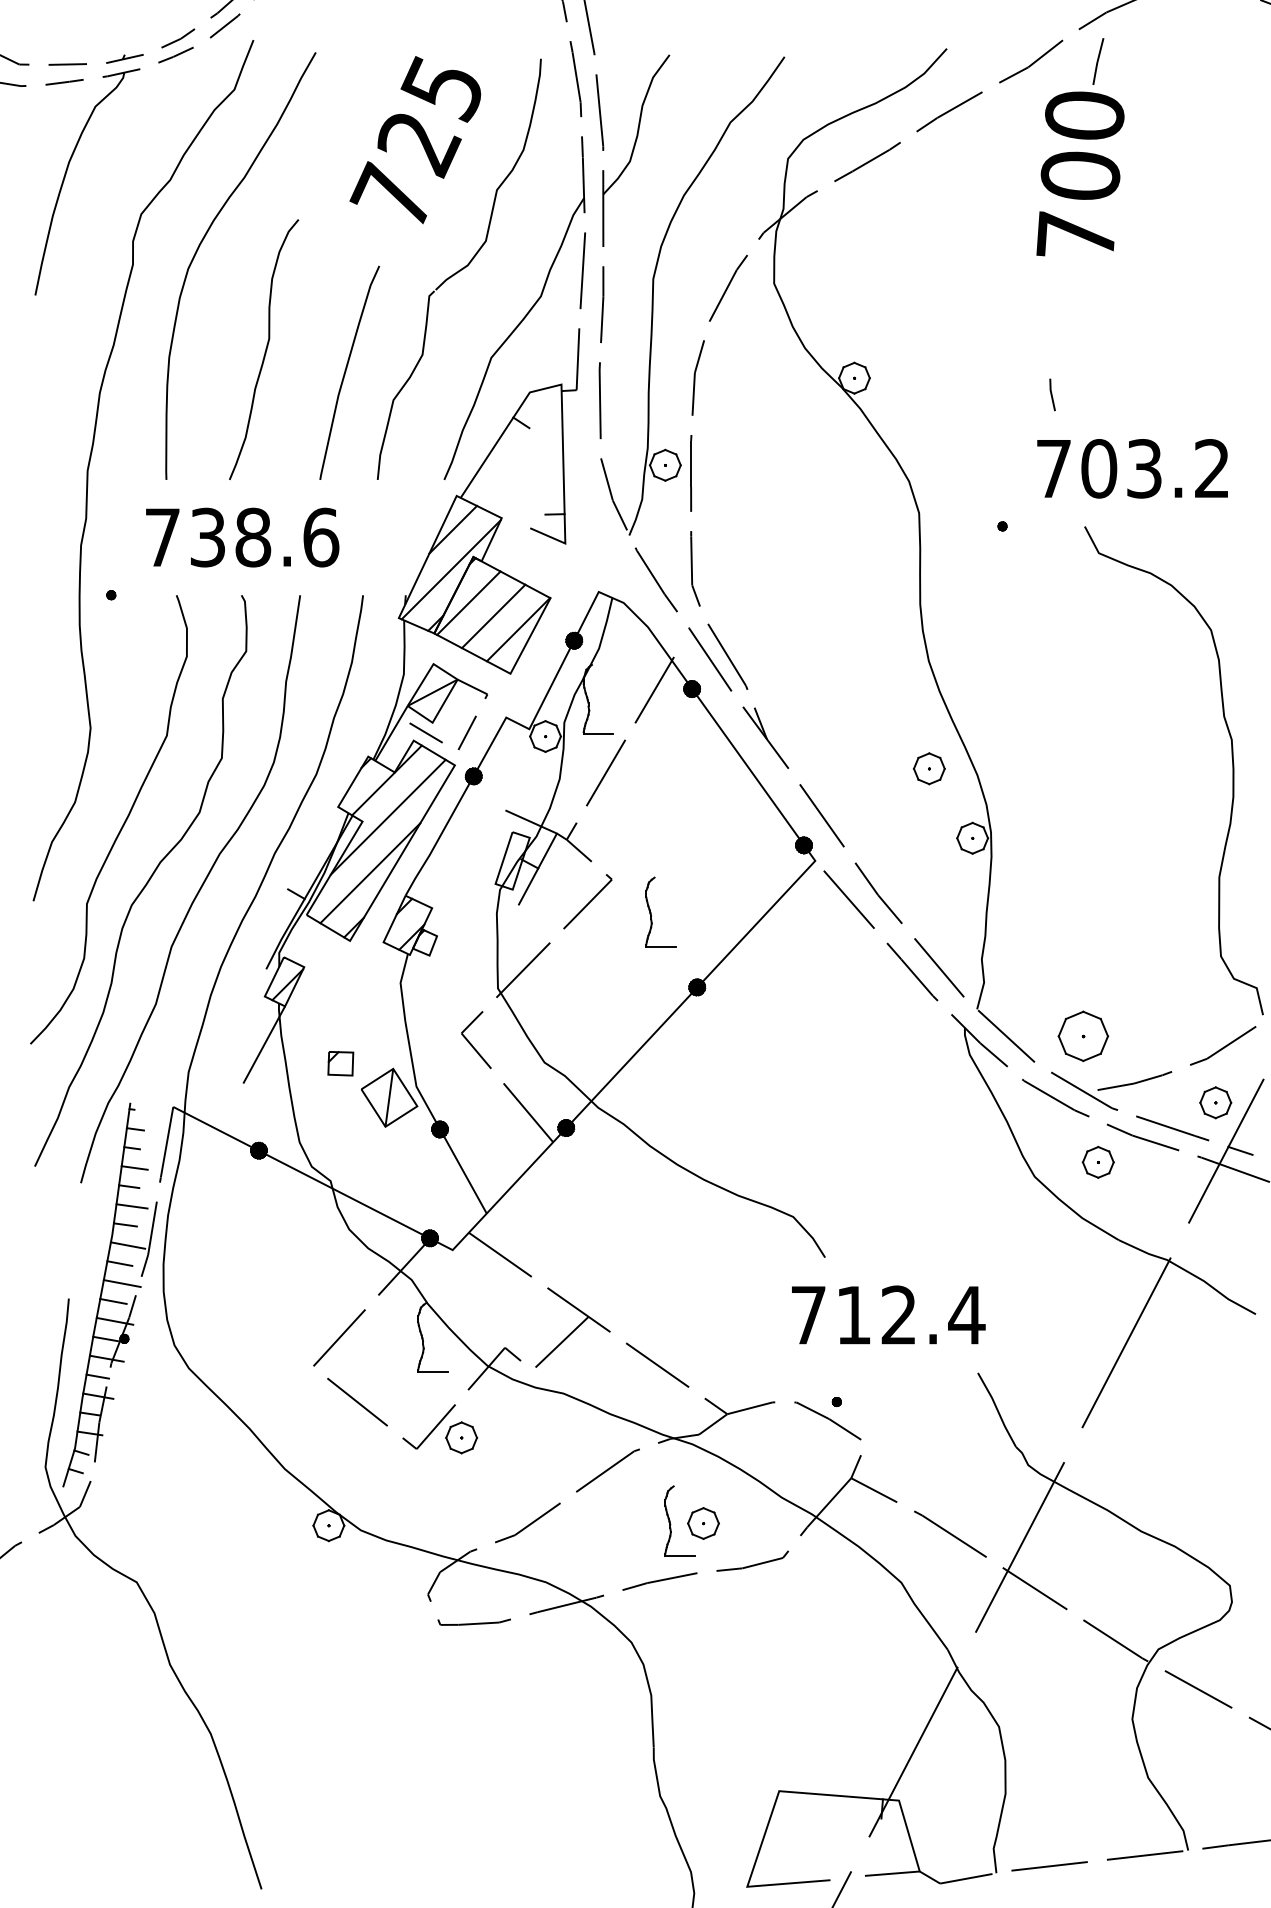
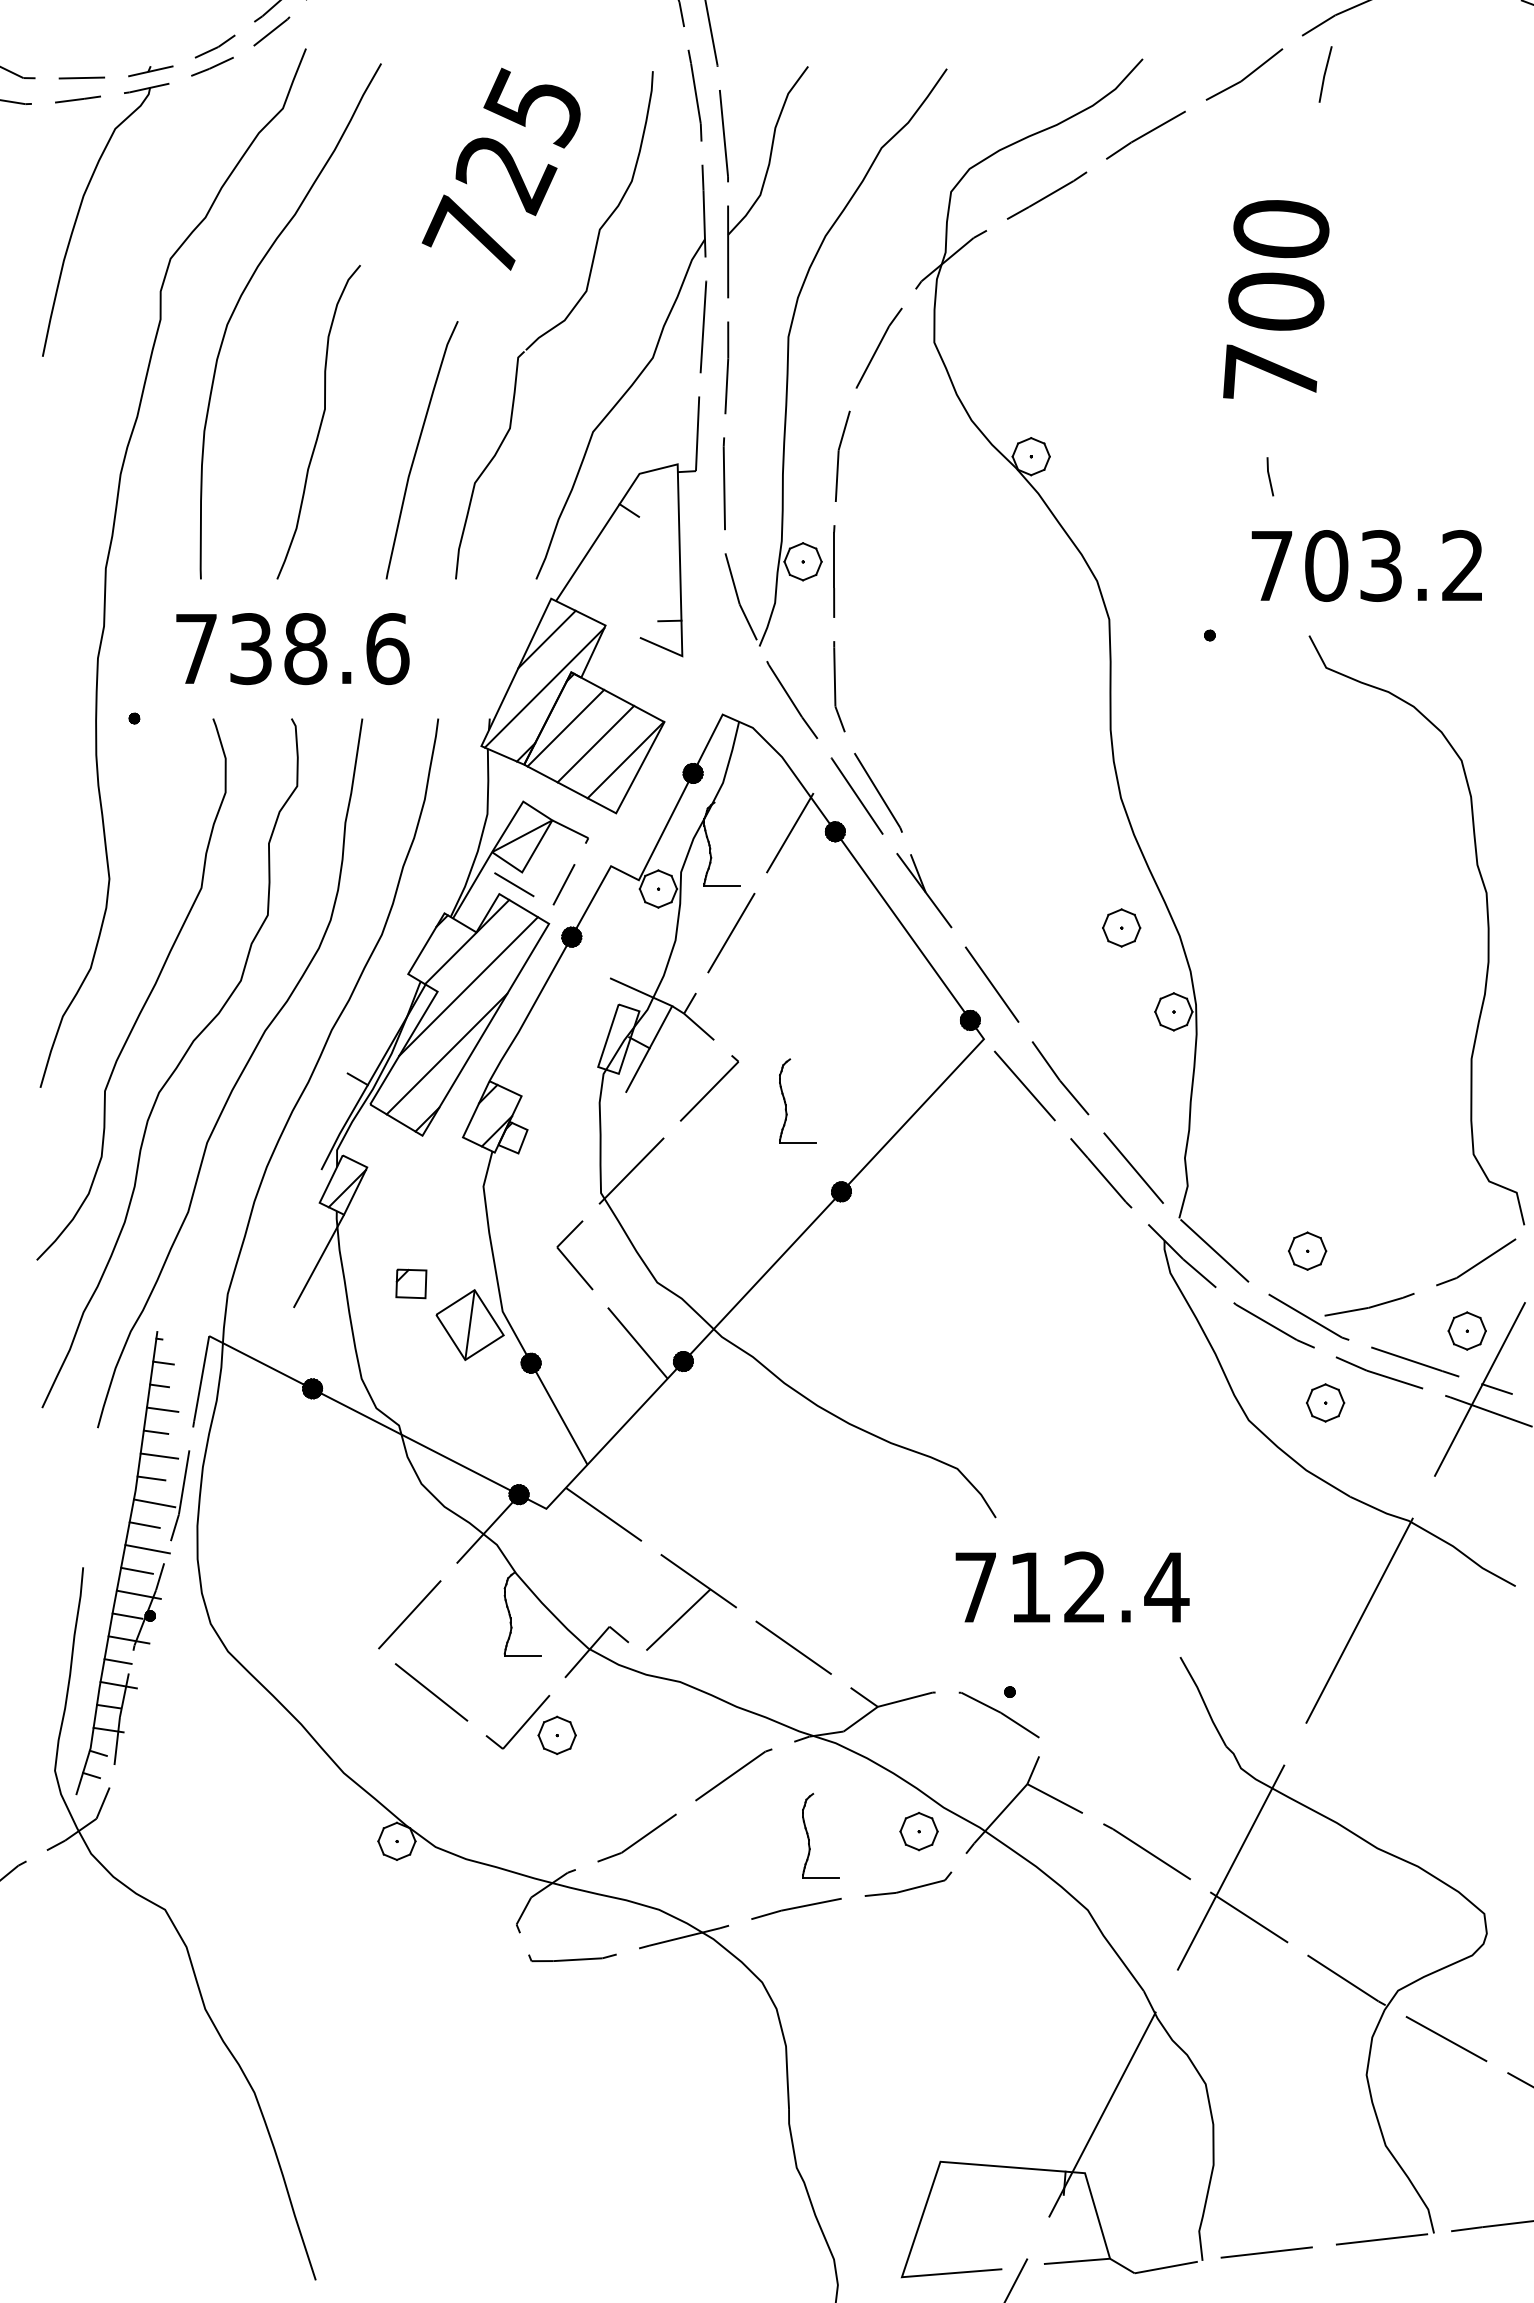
text: (1080, 173) -> (1276, 298), moved
part: (1083, 1036) -> (1307, 1251), size x0.62
part: (703, 1523) -> (919, 1831), moved

